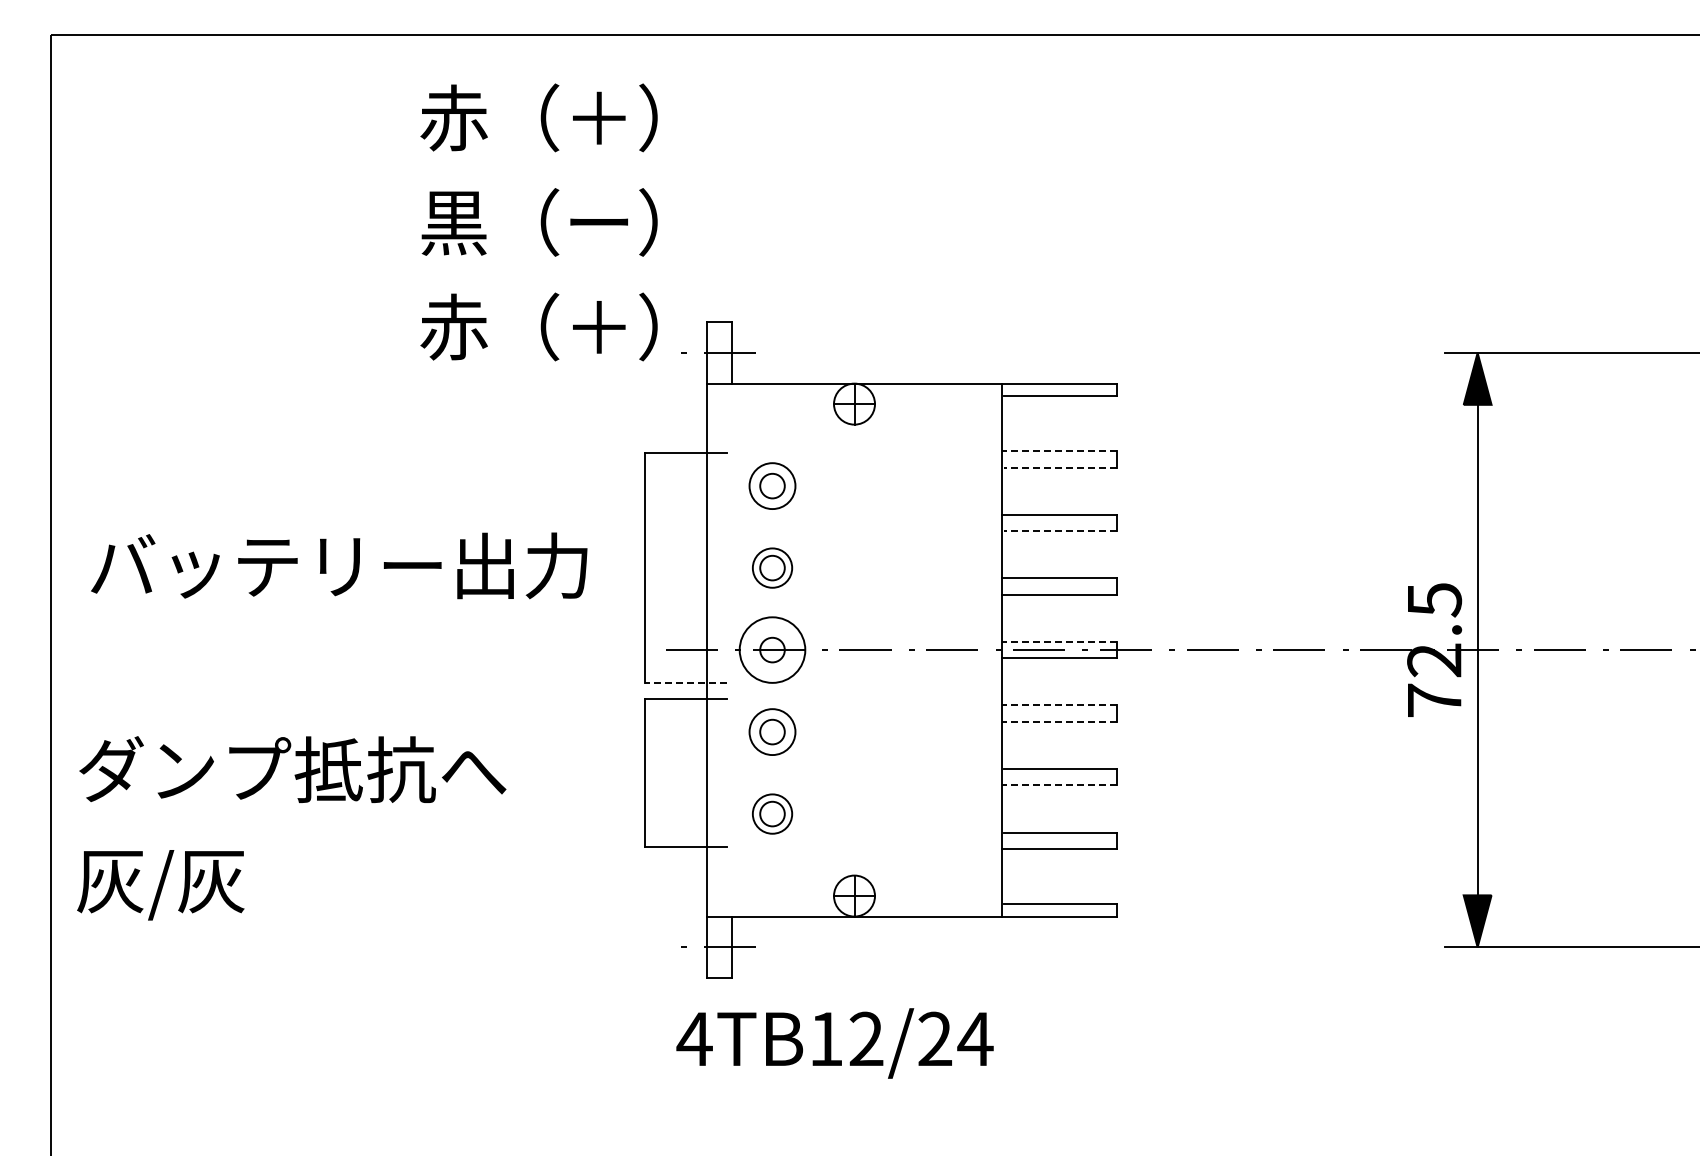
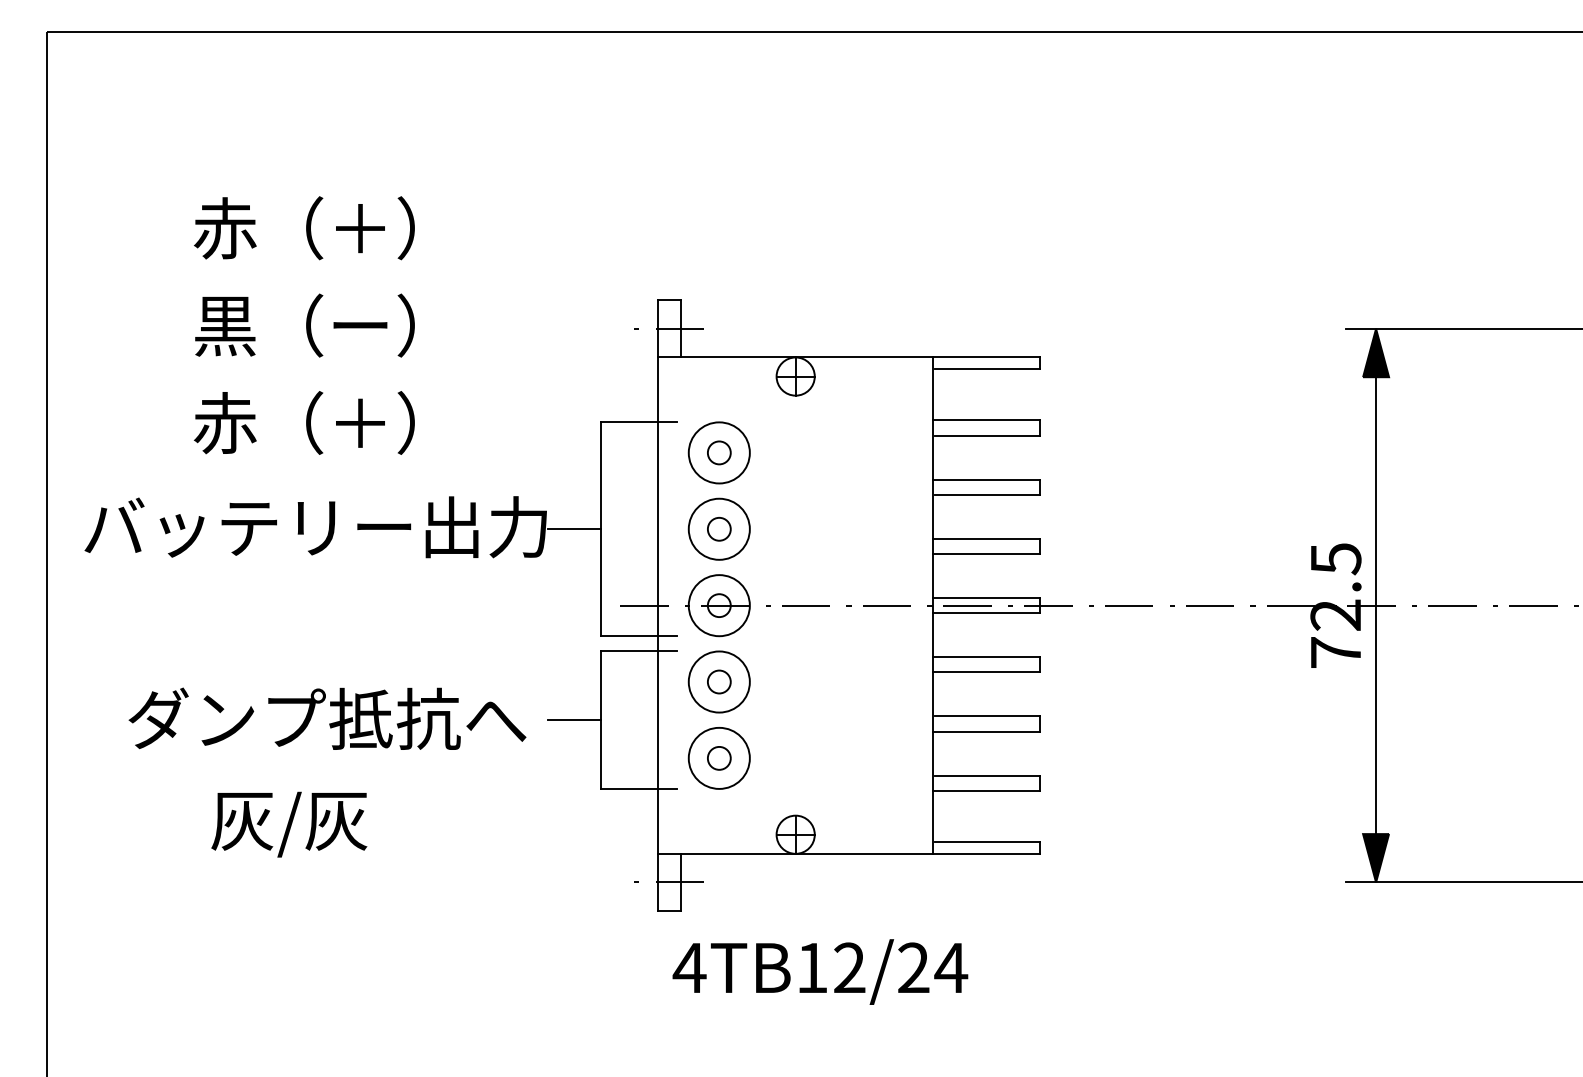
text: (538, 222) -> (303, 325), moved
line: (1058, 451) -> (985, 420), dashed -> solid
line: (1060, 467) -> (987, 435), dashed -> solid
circle: (772, 485) -> (719, 452), size x1.43
line: (1060, 531) -> (987, 495), dashed -> solid
circle: (772, 567) -> (719, 528), size x1.67
line: (616, 568) -> (574, 529), added
line: (1058, 641) -> (985, 597), dashed -> solid
line: (686, 682) -> (639, 635), dashed -> solid
line: (1058, 705) -> (985, 657), dashed -> solid
line: (1058, 721) -> (985, 672), dashed -> solid
circle: (772, 731) -> (719, 681), size x1.43
text: (292, 769) -> (327, 718), moved
line: (616, 773) -> (574, 720), added
line: (1058, 785) -> (985, 731), dashed -> solid
circle: (772, 813) -> (719, 757), size x1.67
text: (160, 885) -> (289, 824), moved
text: (834, 1043) -> (819, 972), moved

